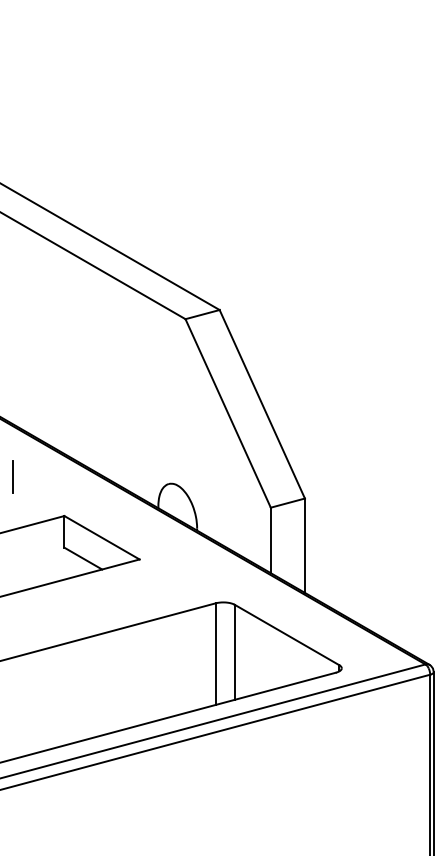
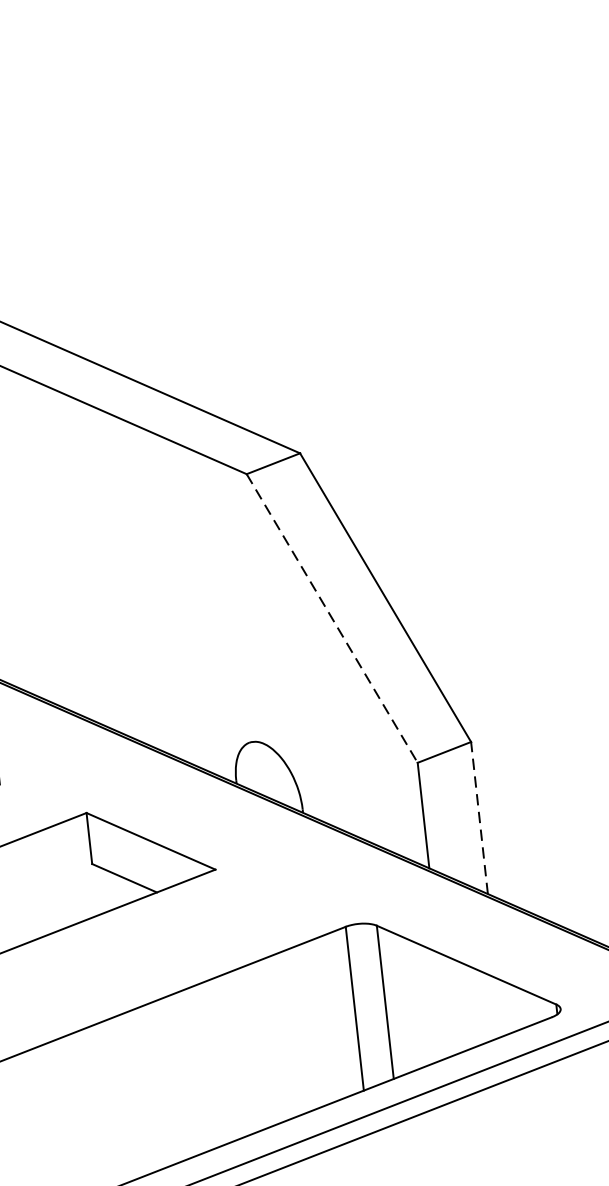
line: (228, 413) -> (332, 618), solid -> dashed
line: (304, 545) -> (478, 817), solid -> dashed

